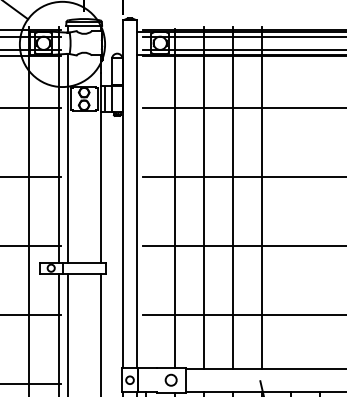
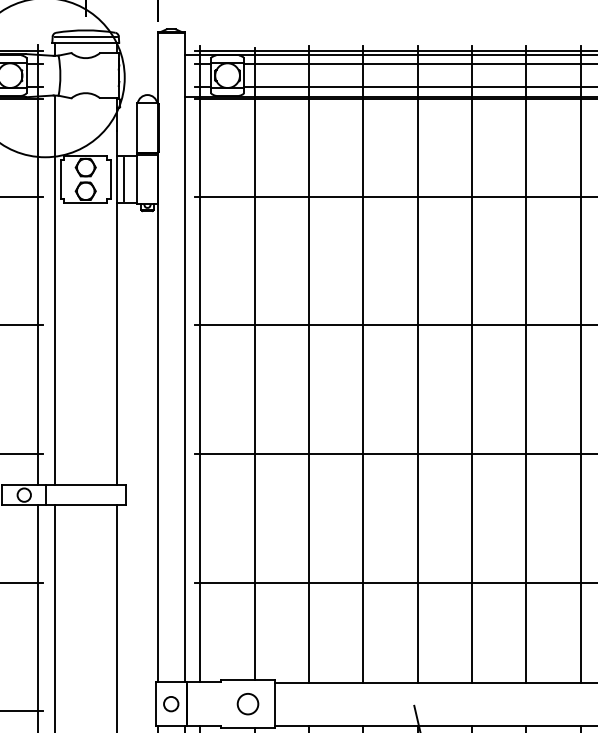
line: (145, 197) -> (200, 363), added
line: (291, 197) -> (472, 363), added
line: (320, 197) -> (526, 363), added

